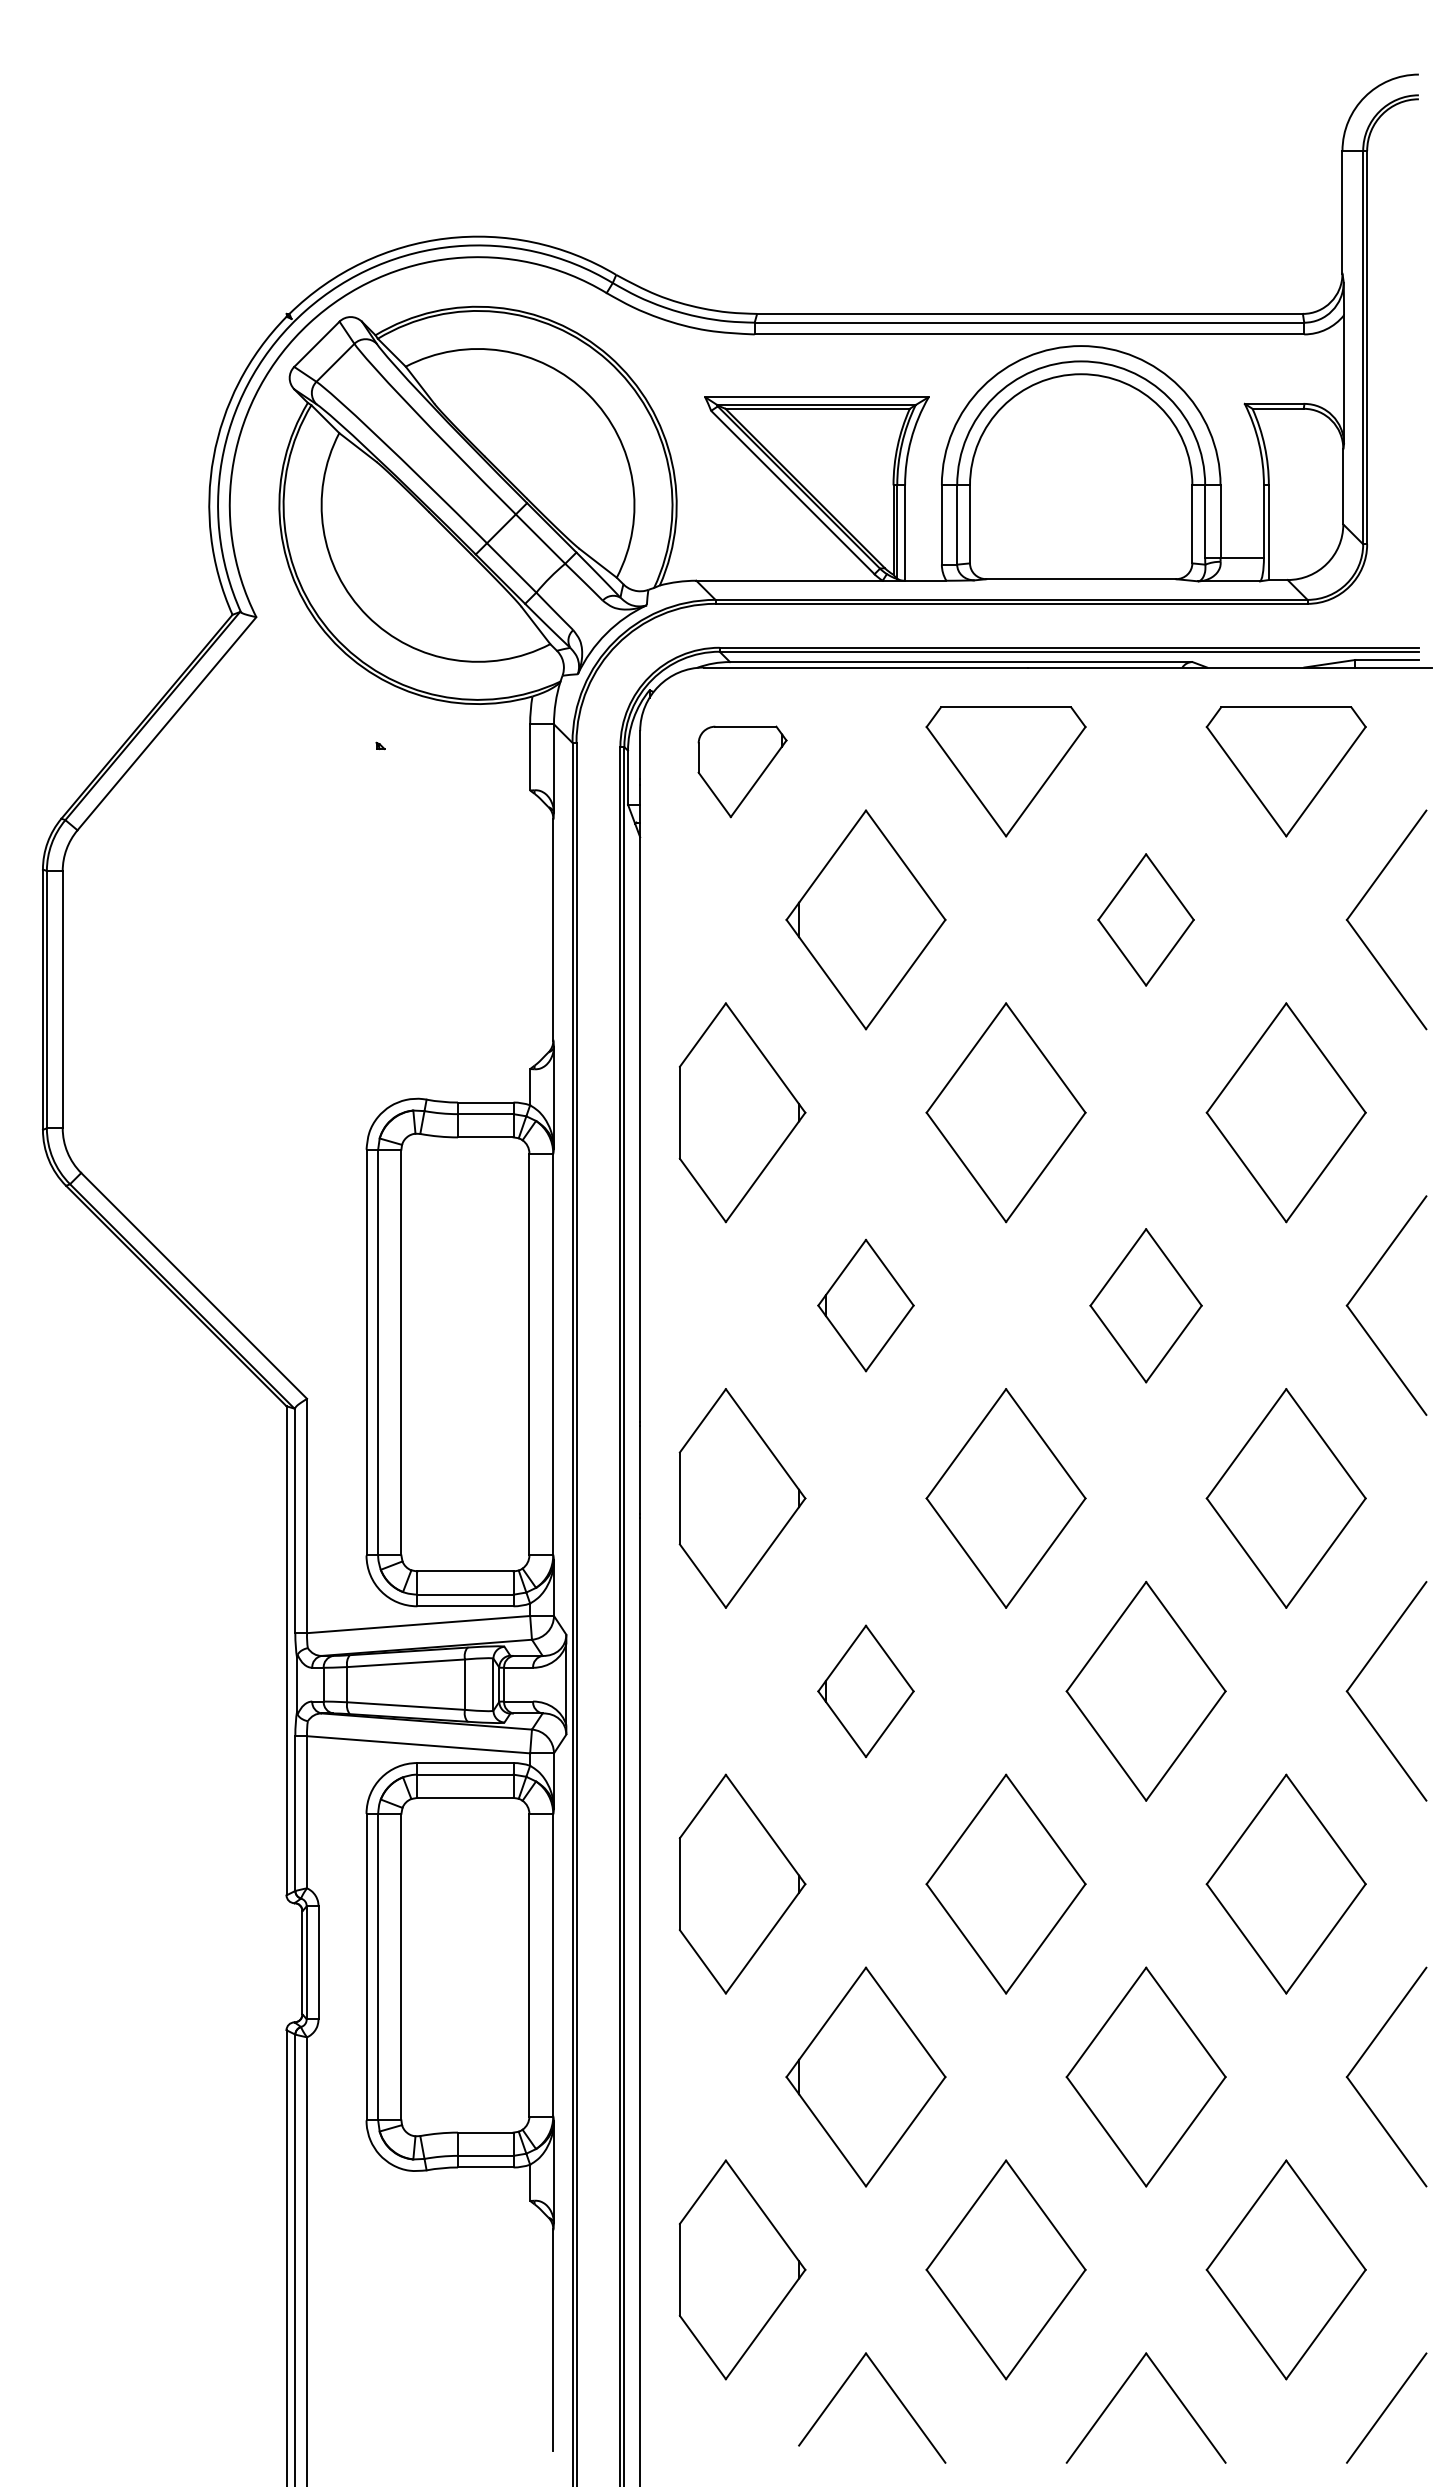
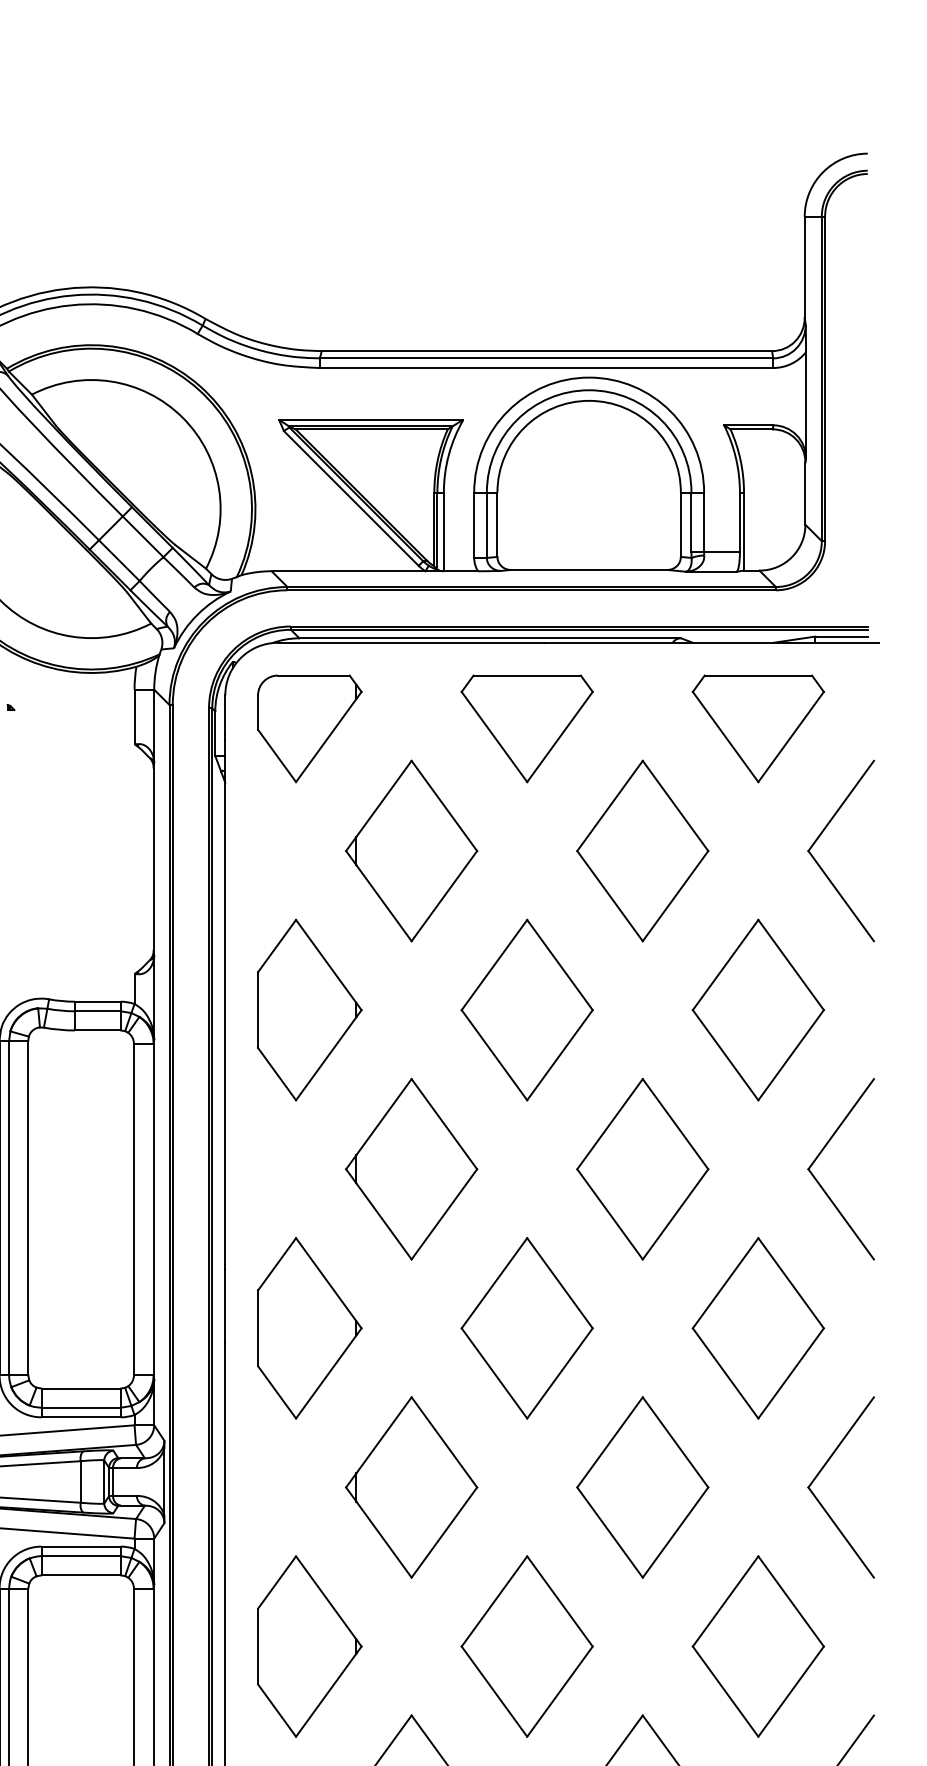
part: (742, 771) -> (309, 728), size x1.43
part: (1145, 919) -> (642, 850), size x1.67
part: (865, 1305) -> (411, 1169), size x1.67
part: (1145, 1305) -> (642, 1169), size x1.43
part: (865, 1691) -> (411, 1487), size x1.67

